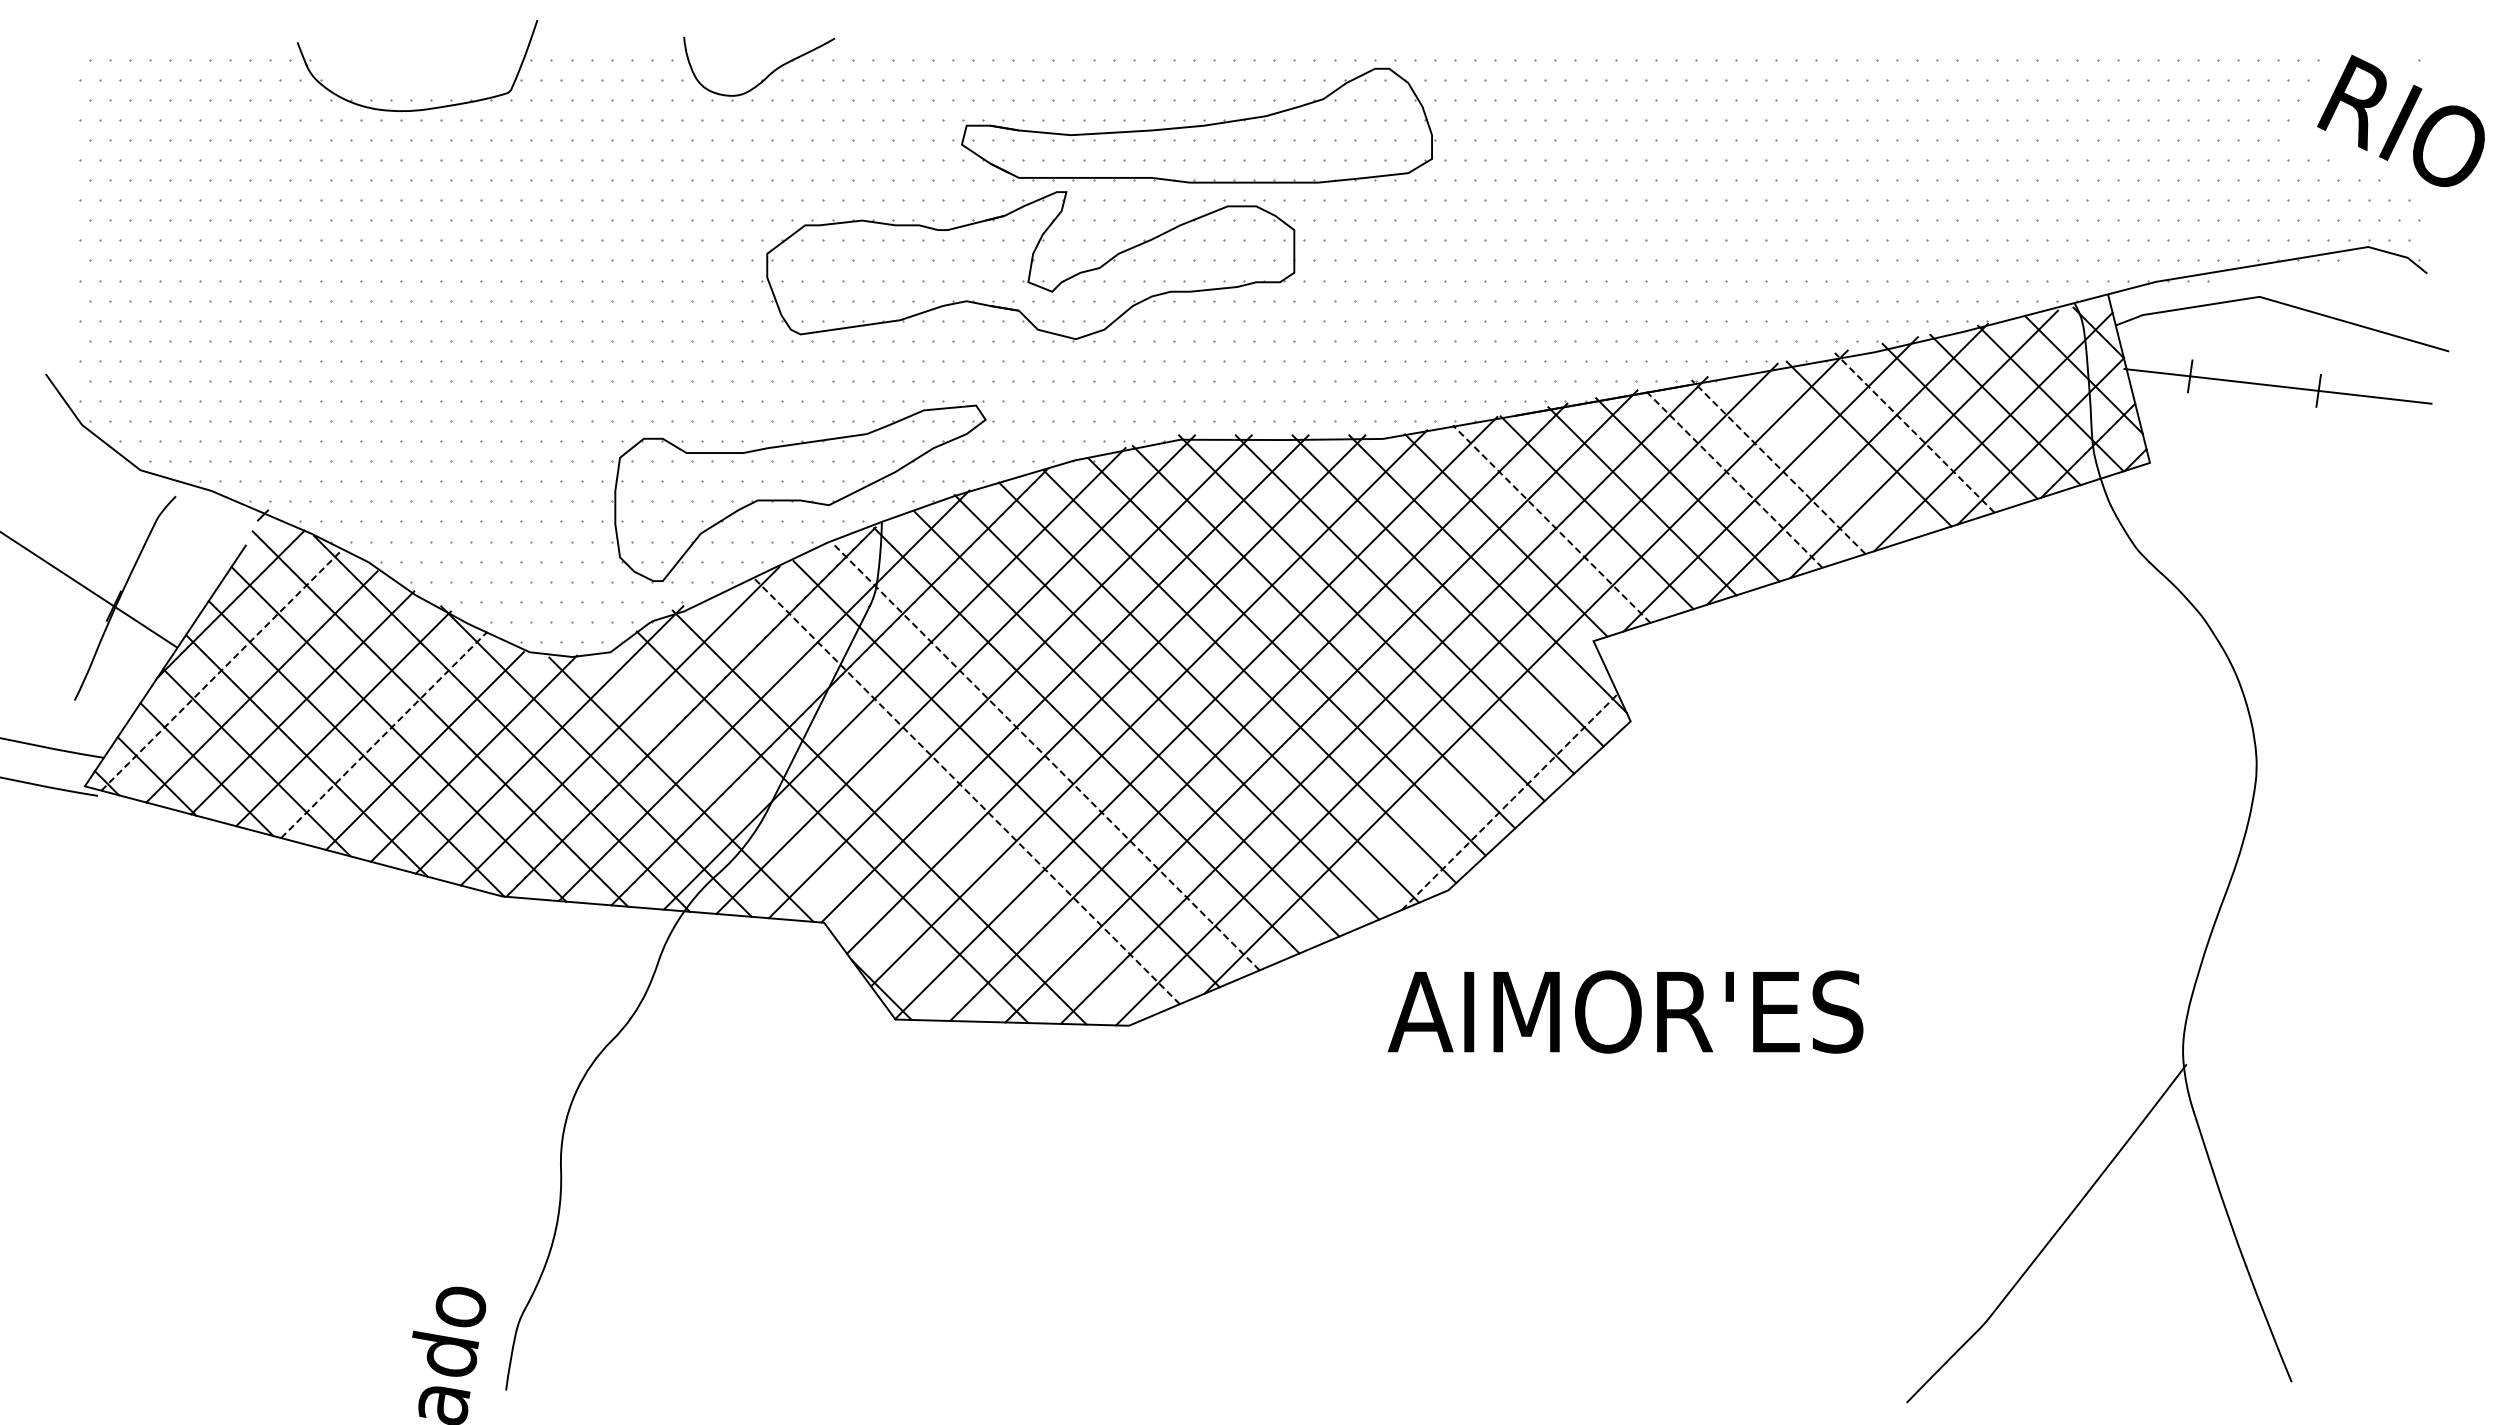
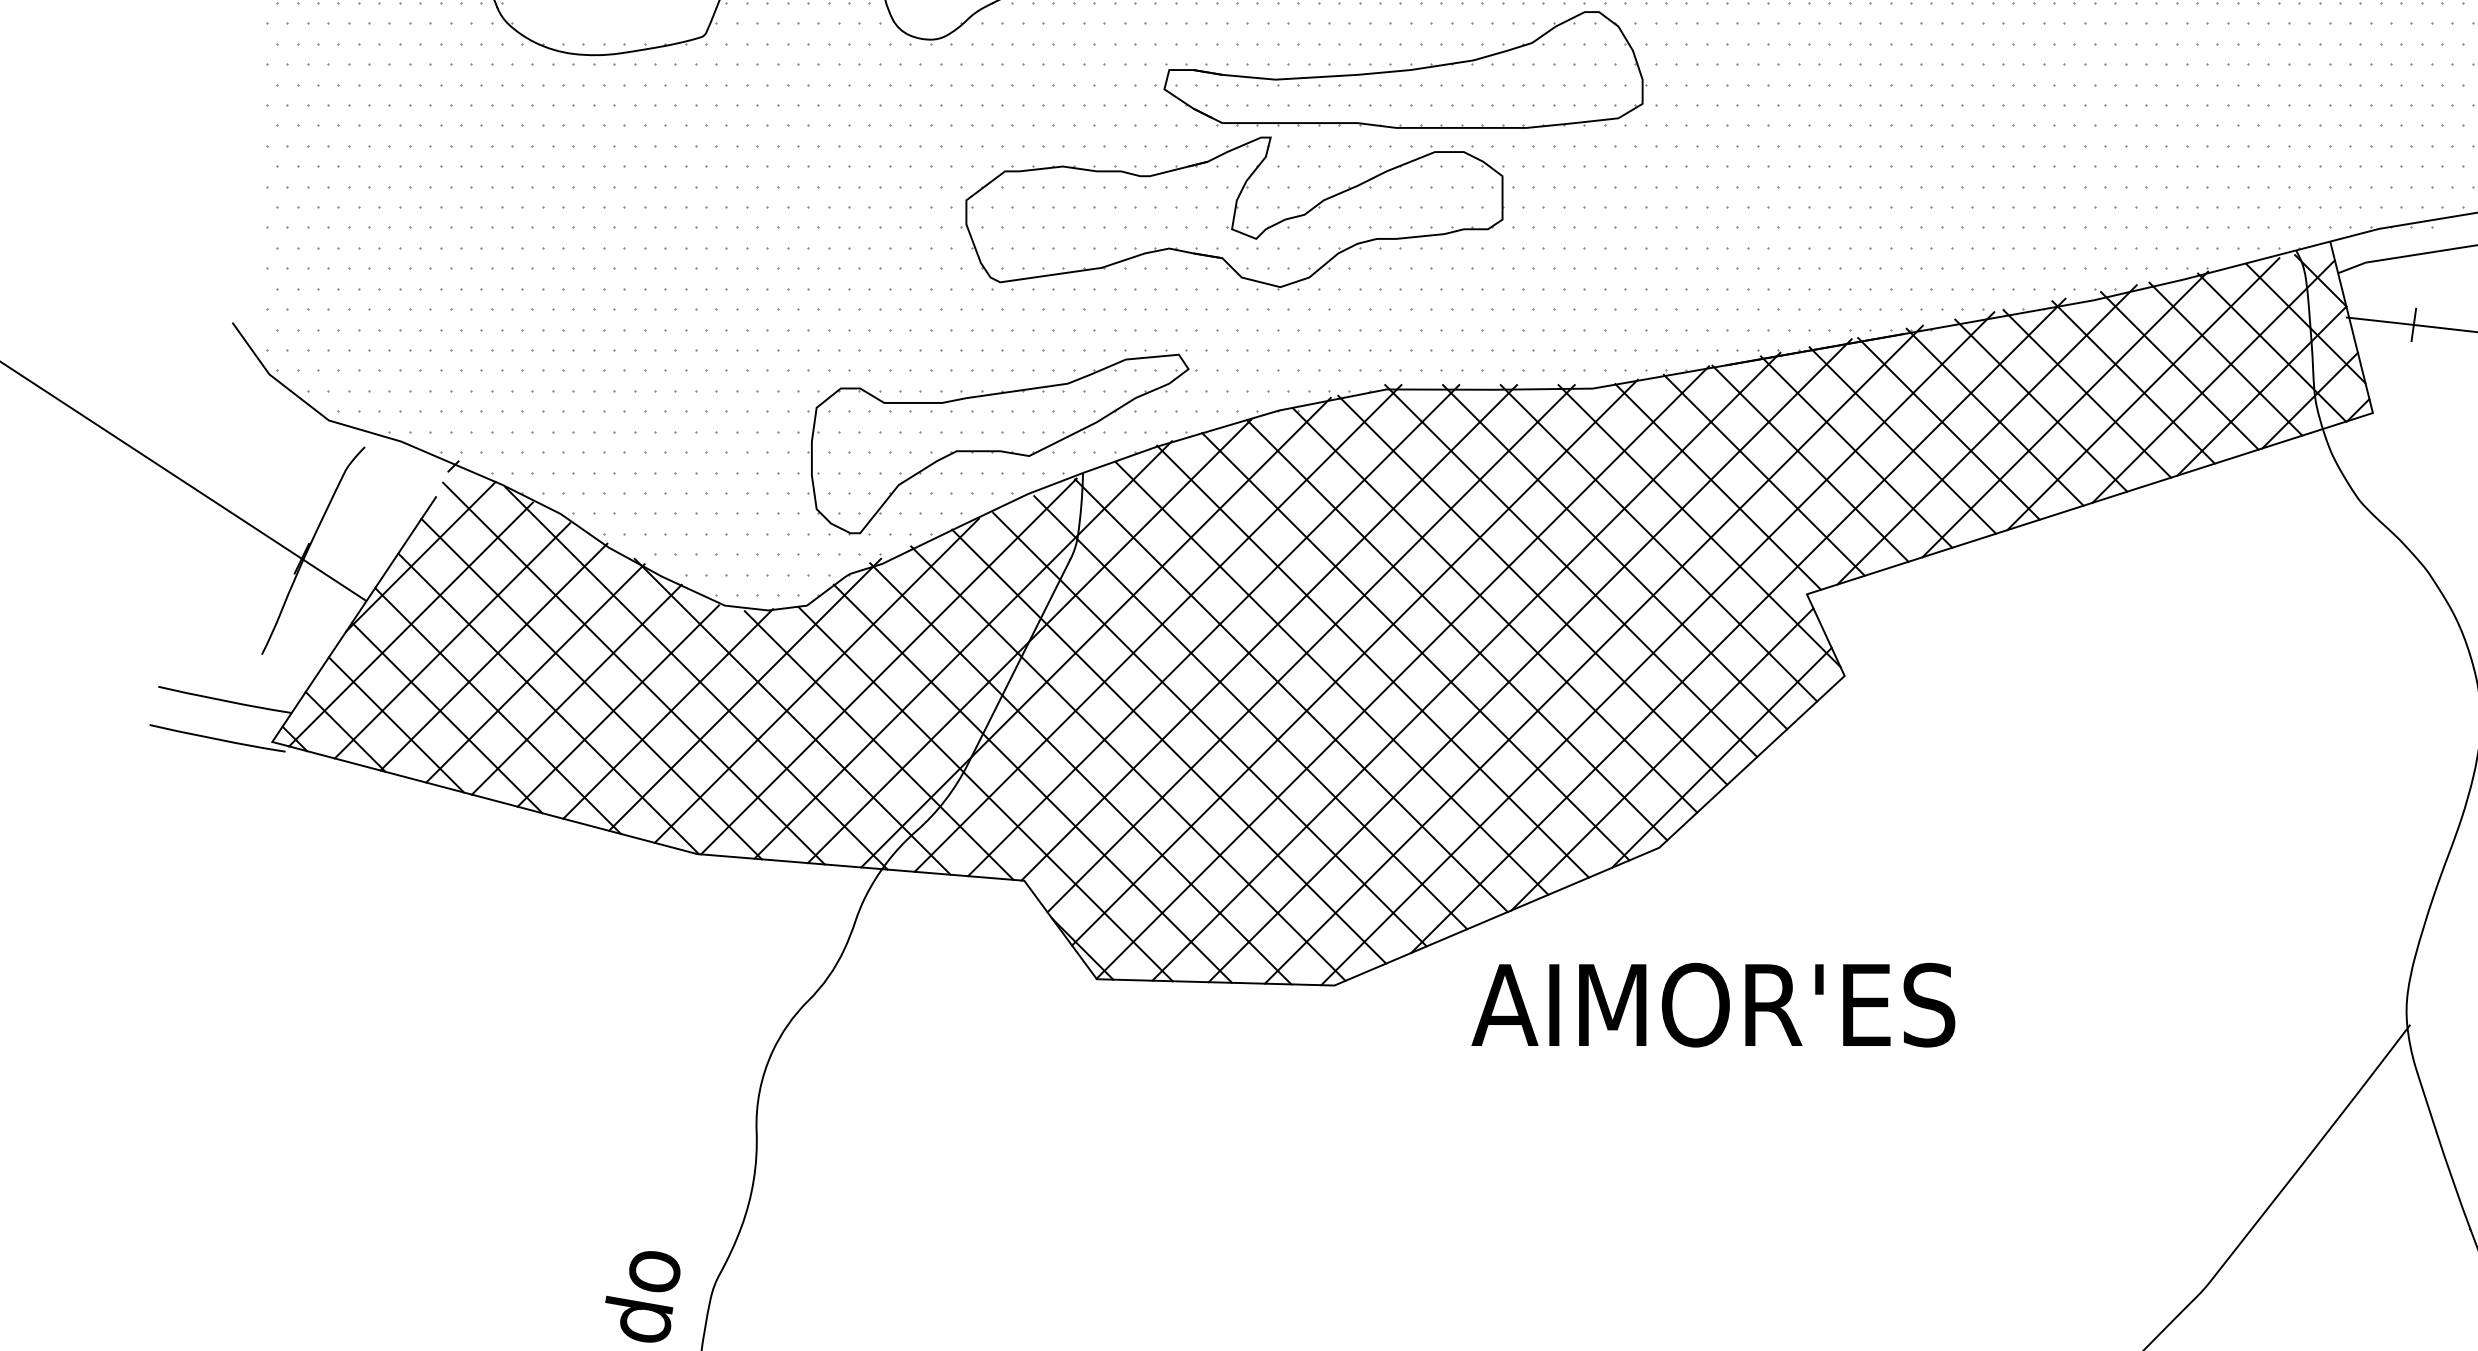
line: (1914, 432) -> (2133, 382), dashed -> solid
line: (1823, 455) -> (2040, 405), added
line: (1778, 467) -> (1995, 417), dashed -> solid
line: (1732, 478) -> (1948, 428), dashed -> solid
line: (1551, 524) -> (1764, 475), dashed -> solid
line: (221, 670) -> (411, 624), dashed -> solid
line: (384, 734) -> (577, 689), dashed -> solid
line: (1046, 757) -> (1250, 712), dashed -> solid
line: (966, 790) -> (1169, 746), dashed -> solid
line: (1509, 801) -> (1721, 757), dashed -> solid
line: (1451, 803) -> (1662, 759), added
line: (925, 807) -> (1127, 763), added
line: (786, 837) -> (985, 794), added
text: (1625, 1011) -> (1713, 1004), moved

